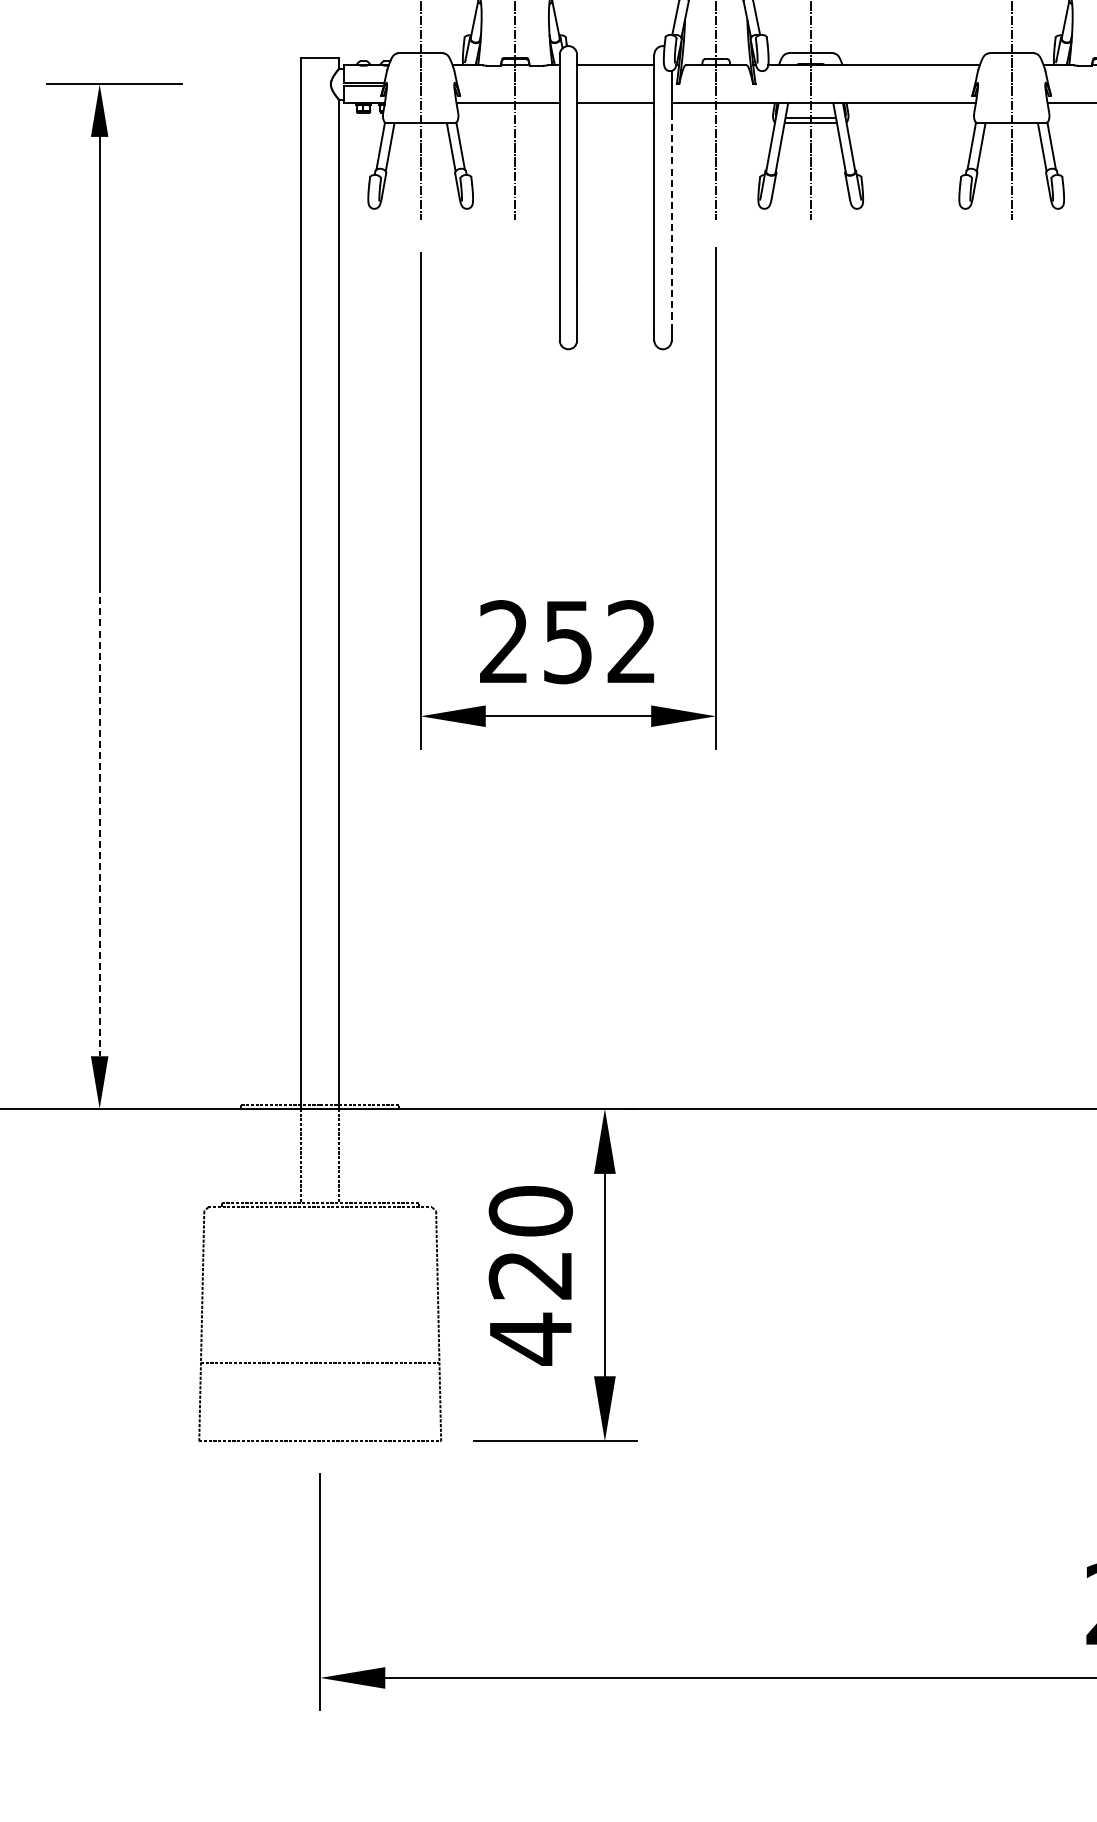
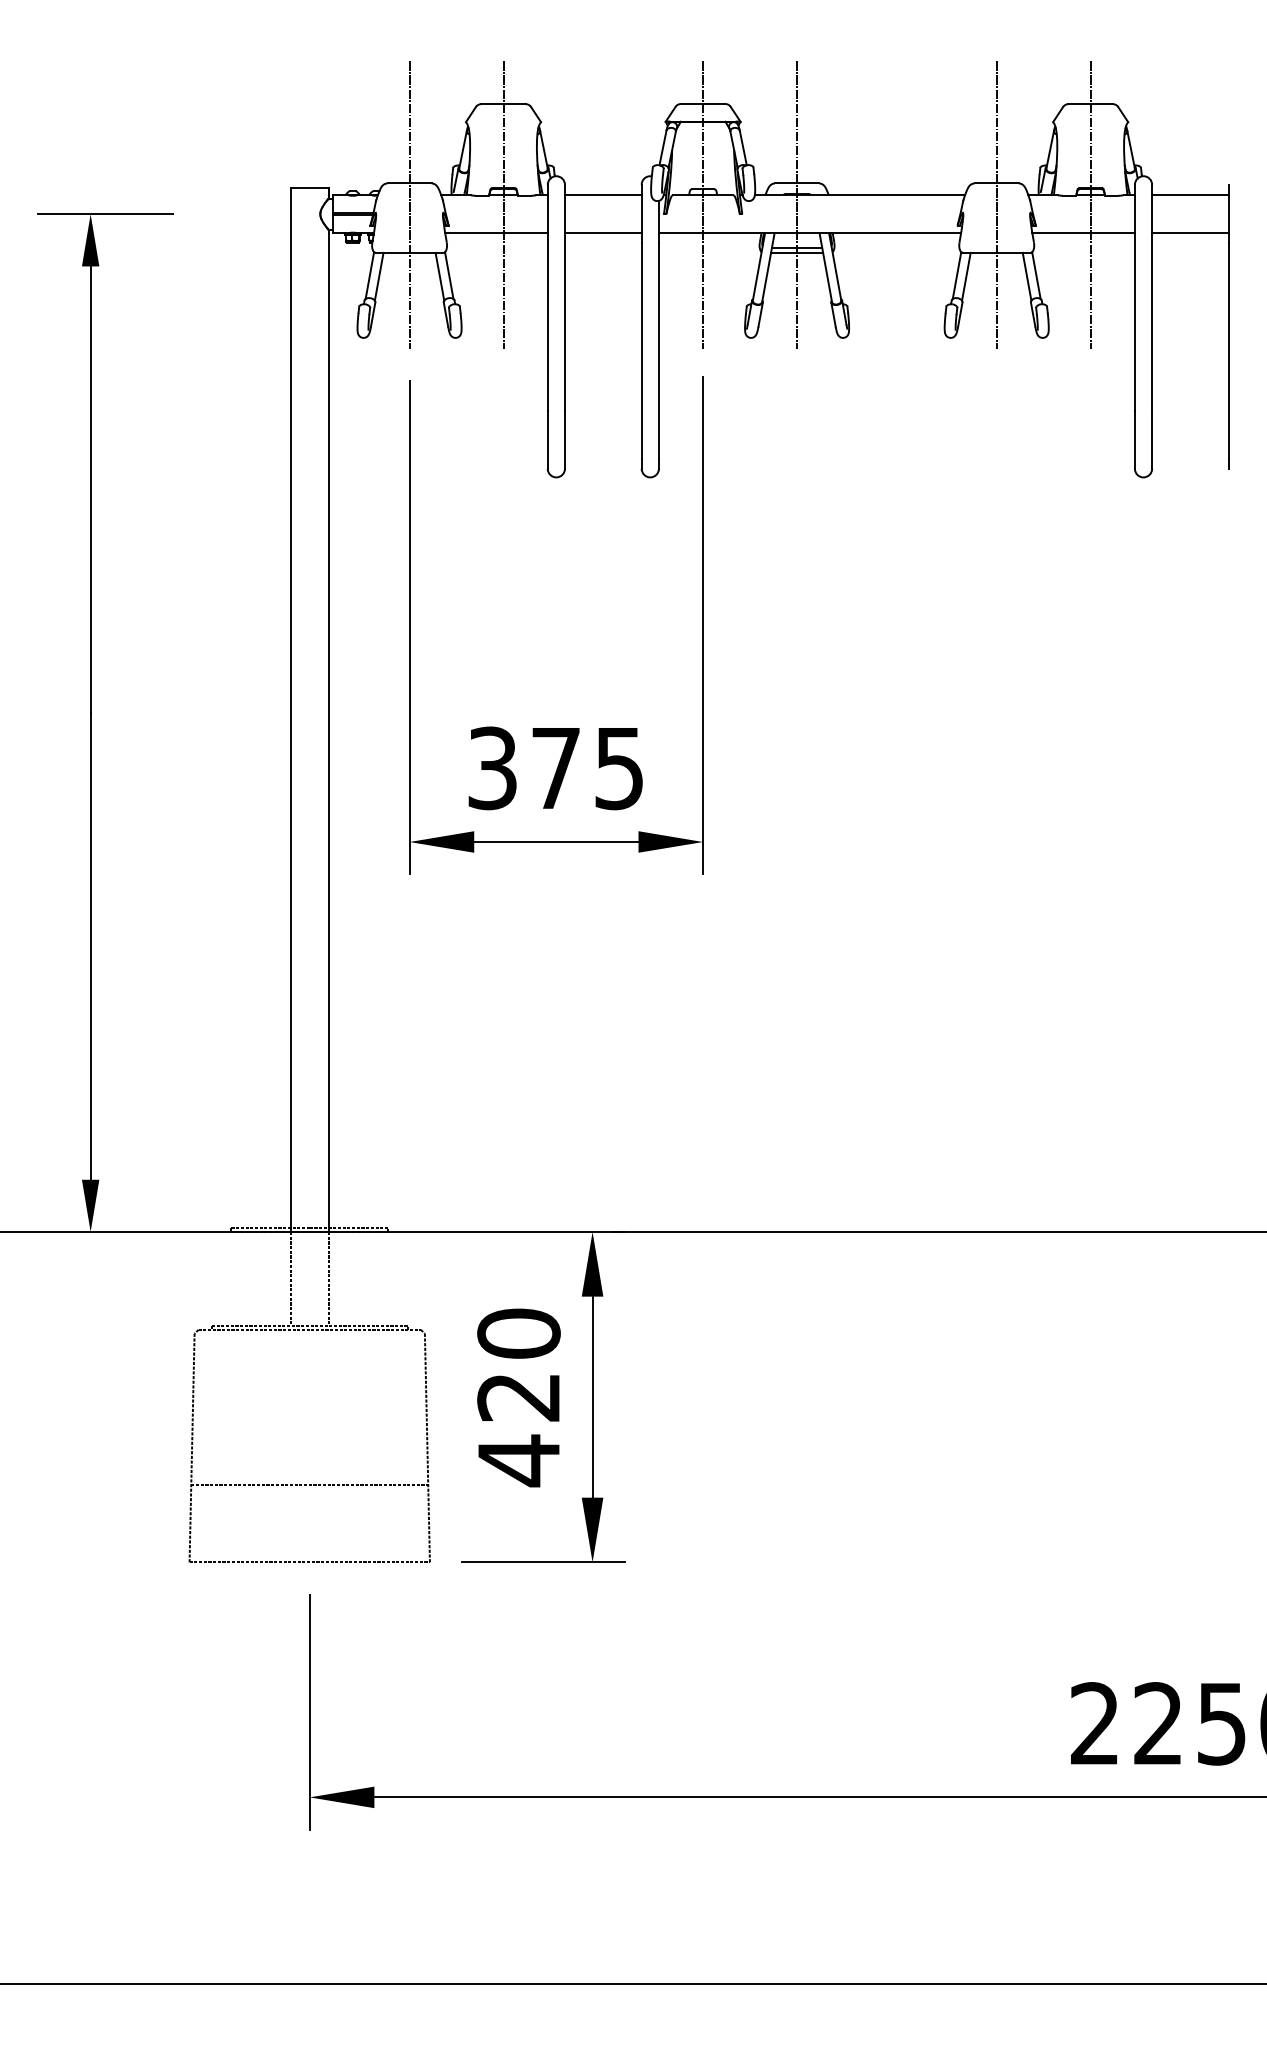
line: (671, 221) -> (658, 350), dashed -> solid
text: (567, 642) -> (555, 768), 252 -> 375
line: (99, 821) -> (90, 946), dashed -> solid

